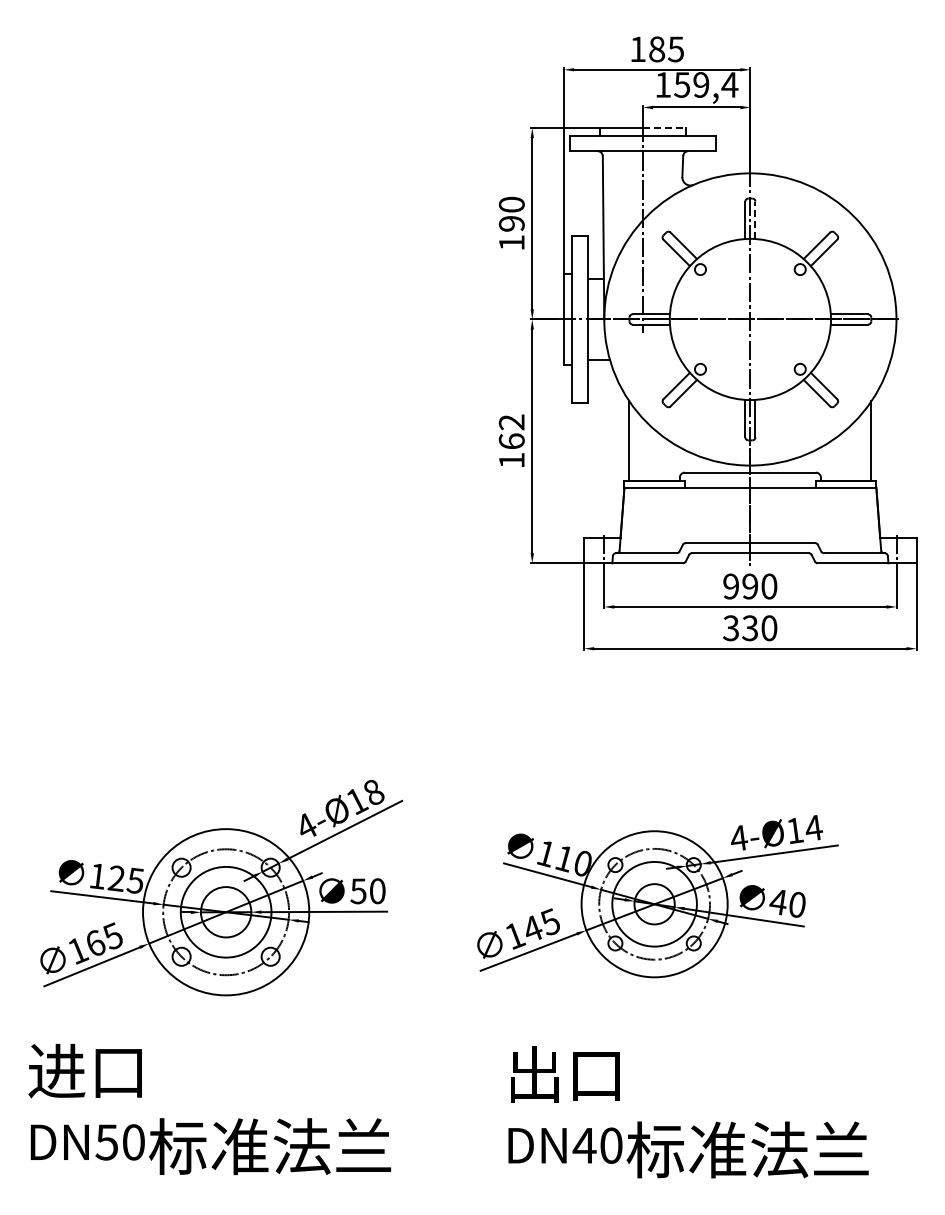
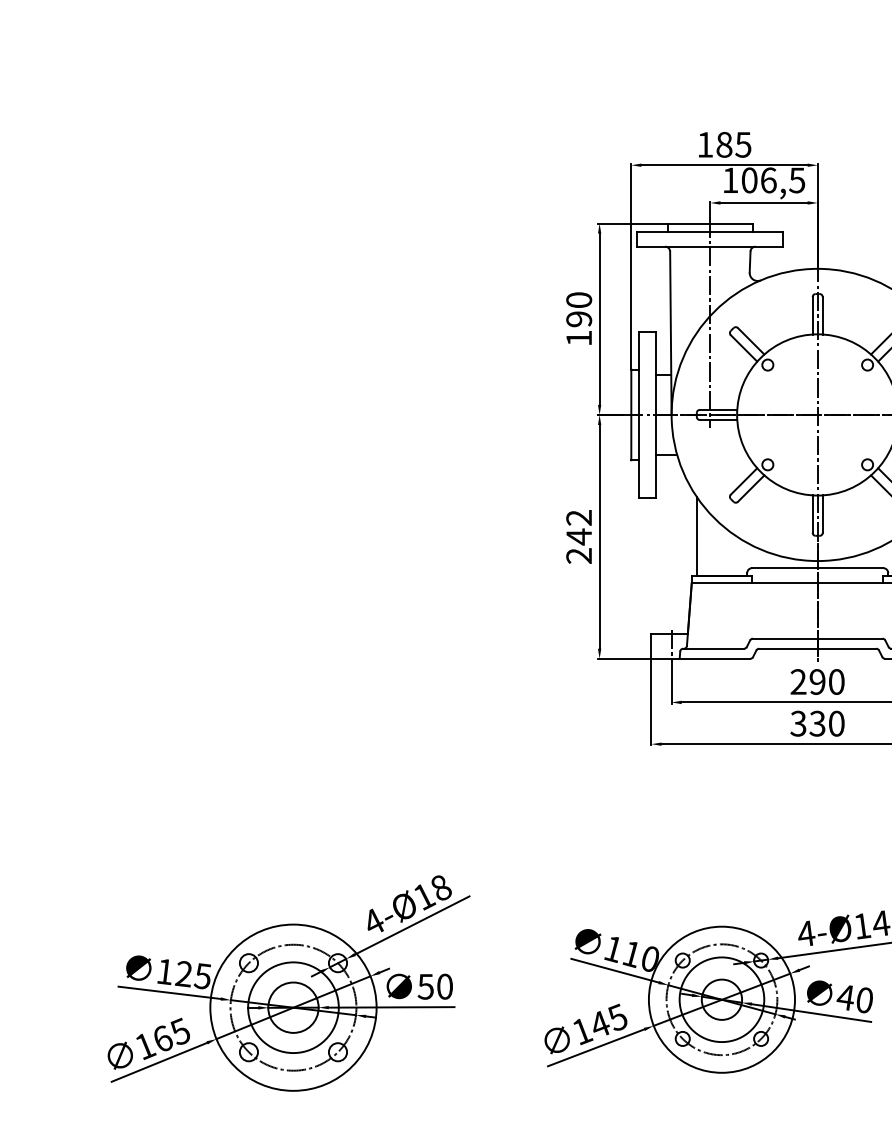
text: (706, 84) -> (773, 179), 159,4 -> 106,5
line: (664, 128) -> (731, 223), dashed -> solid
line: (755, 220) -> (822, 315), dashed -> solid
text: (511, 450) -> (578, 545), 162 -> 242
text: (731, 586) -> (798, 681), 990 -> 290

